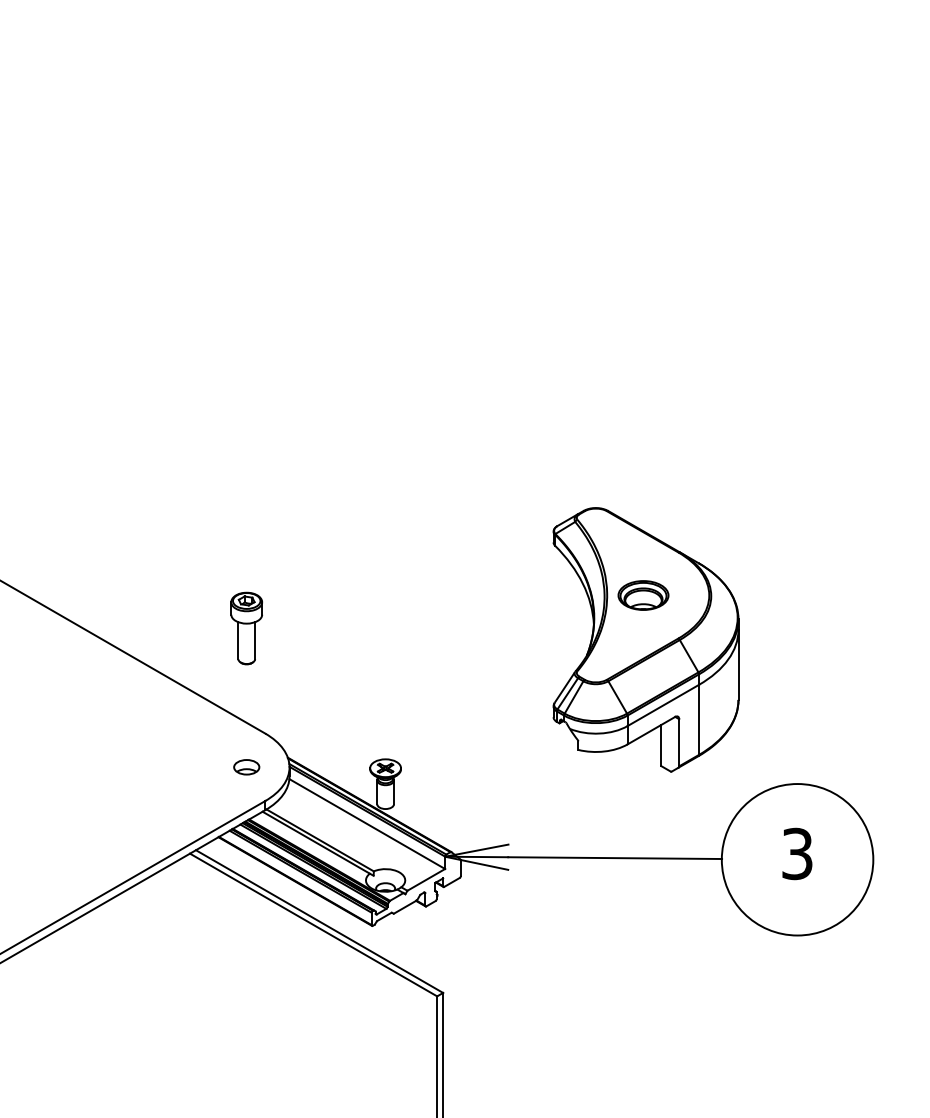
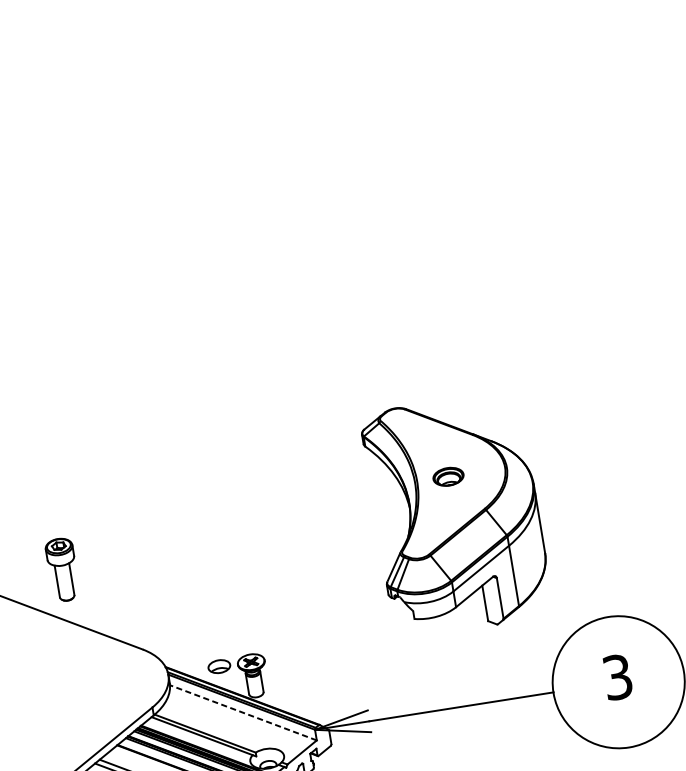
part: (643, 595) -> (448, 476), size x0.7
part: (246, 628) -> (62, 569), moved
part: (246, 767) -> (219, 666), moved
line: (367, 824) -> (243, 713), solid -> dashed

